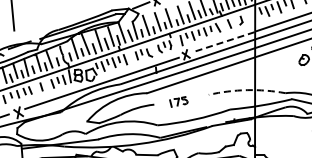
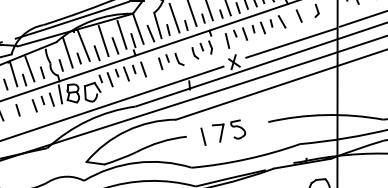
line: (224, 42) -> (291, 43), dashed -> solid
arc: (247, 90) -> (326, 115), dashed -> solid
part: (178, 101) -> (222, 132), size x1.67

